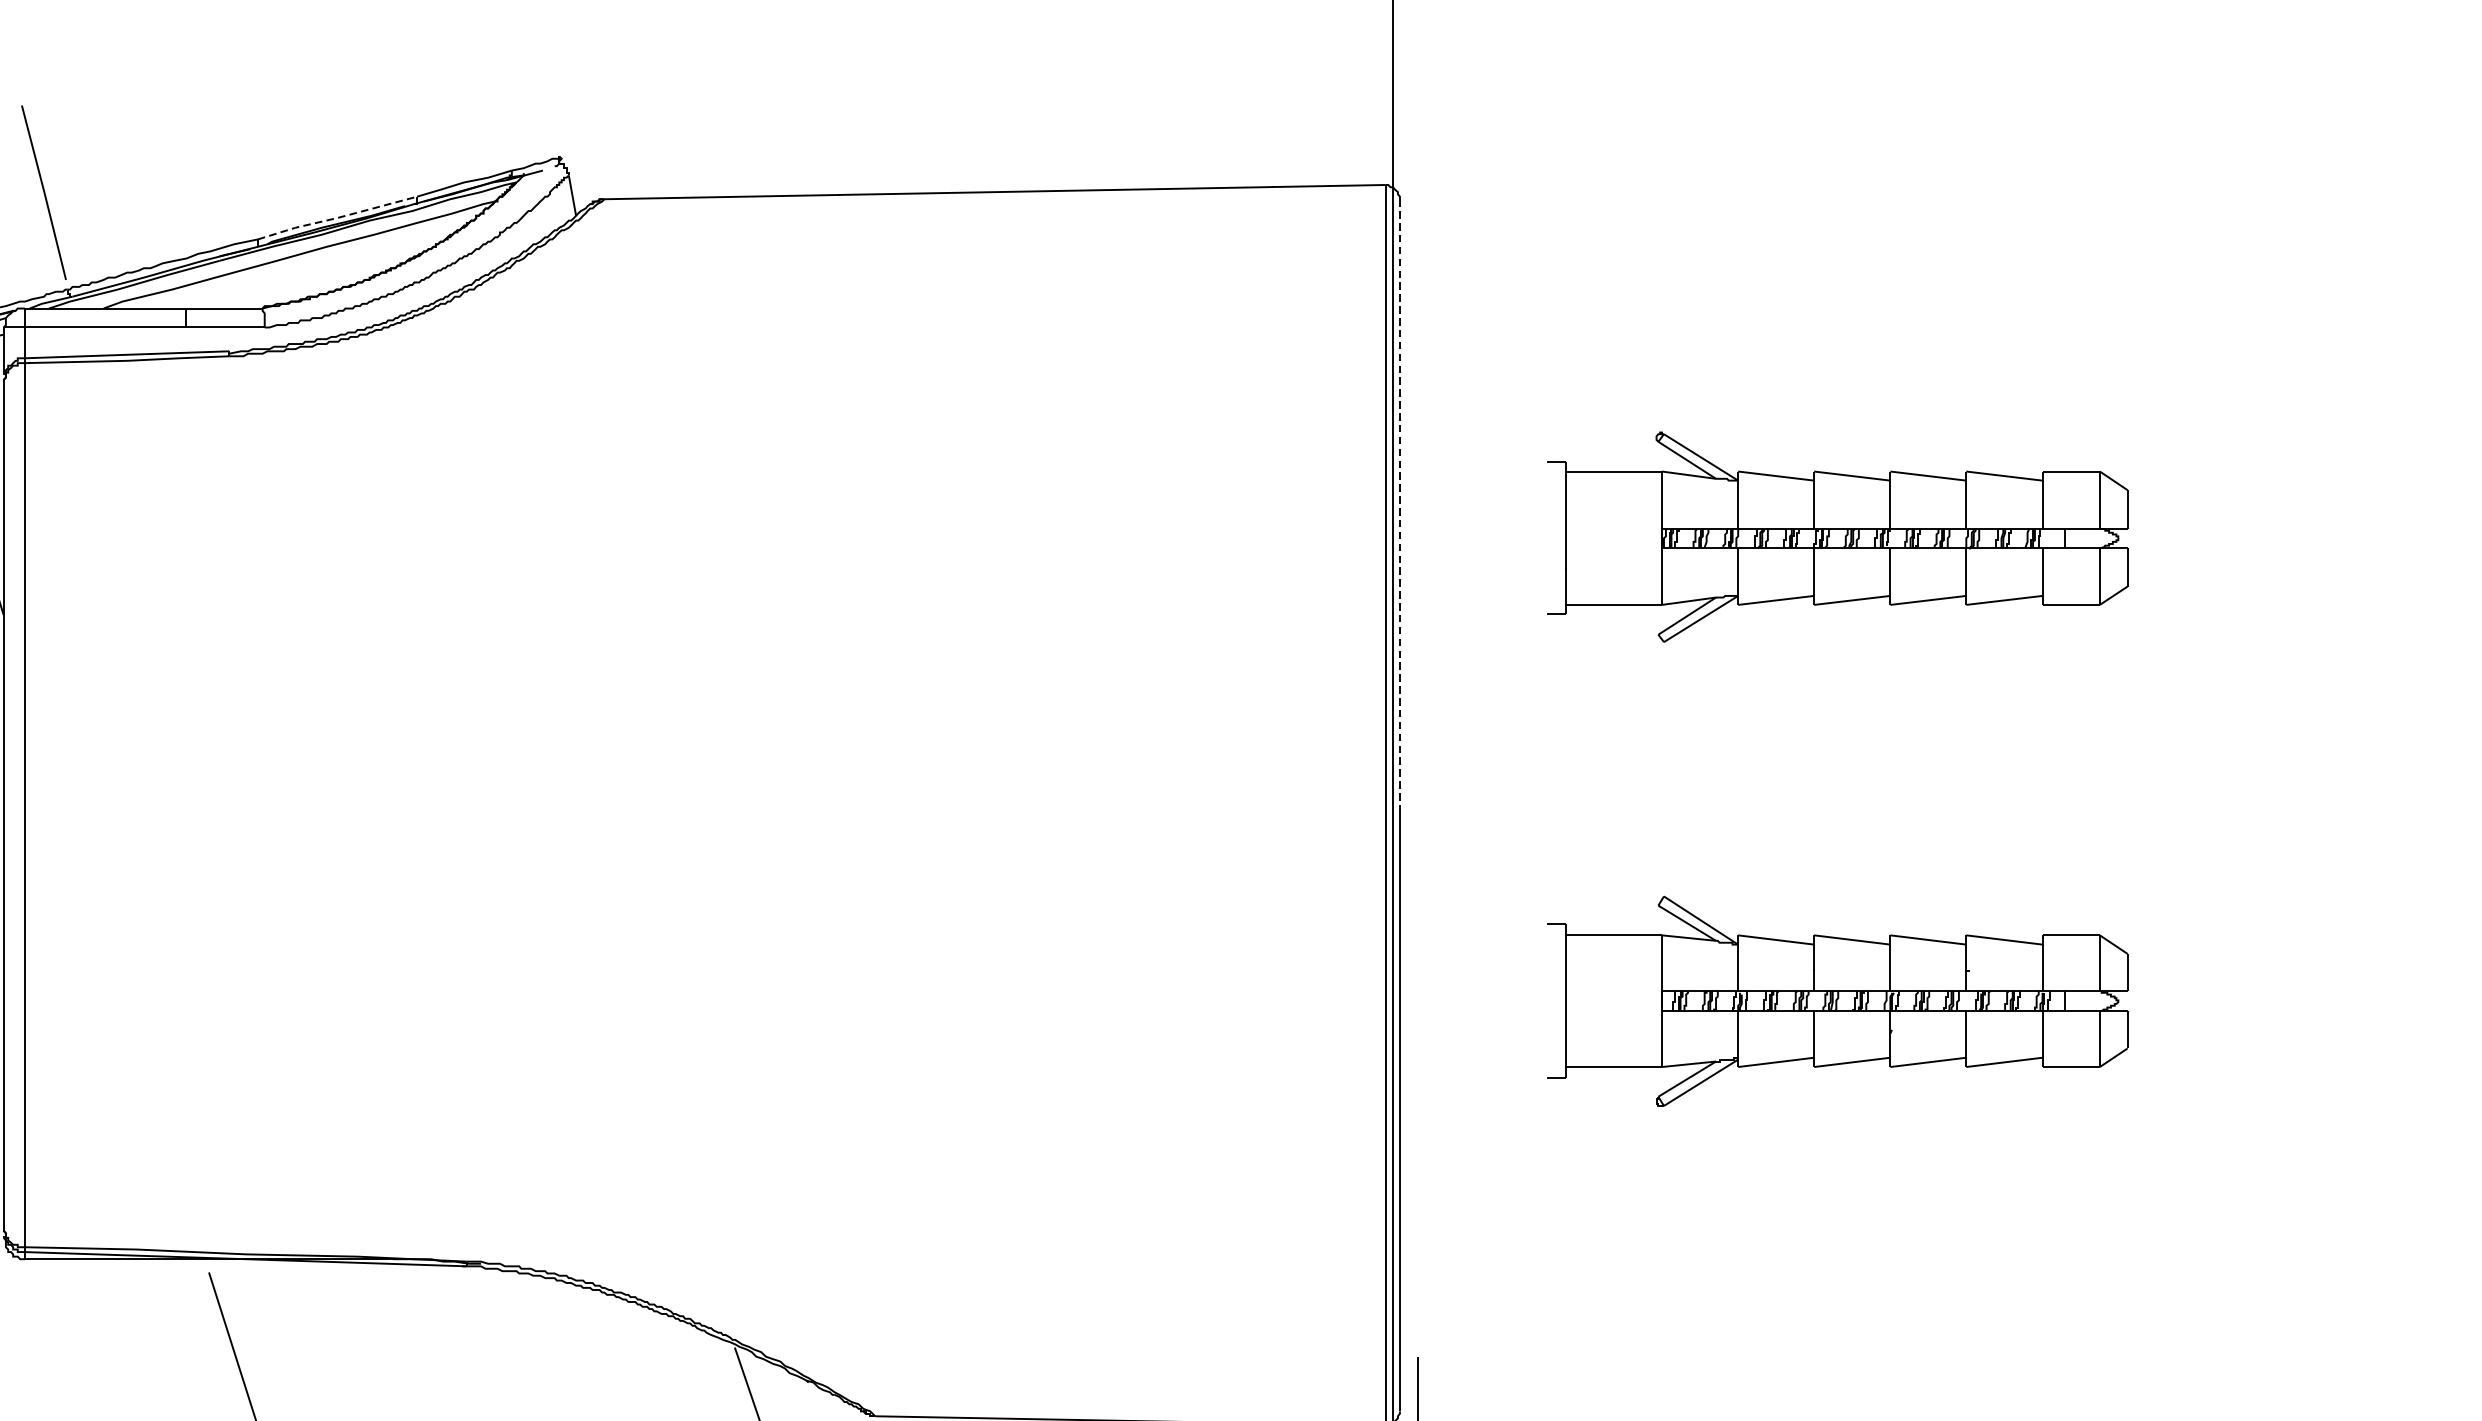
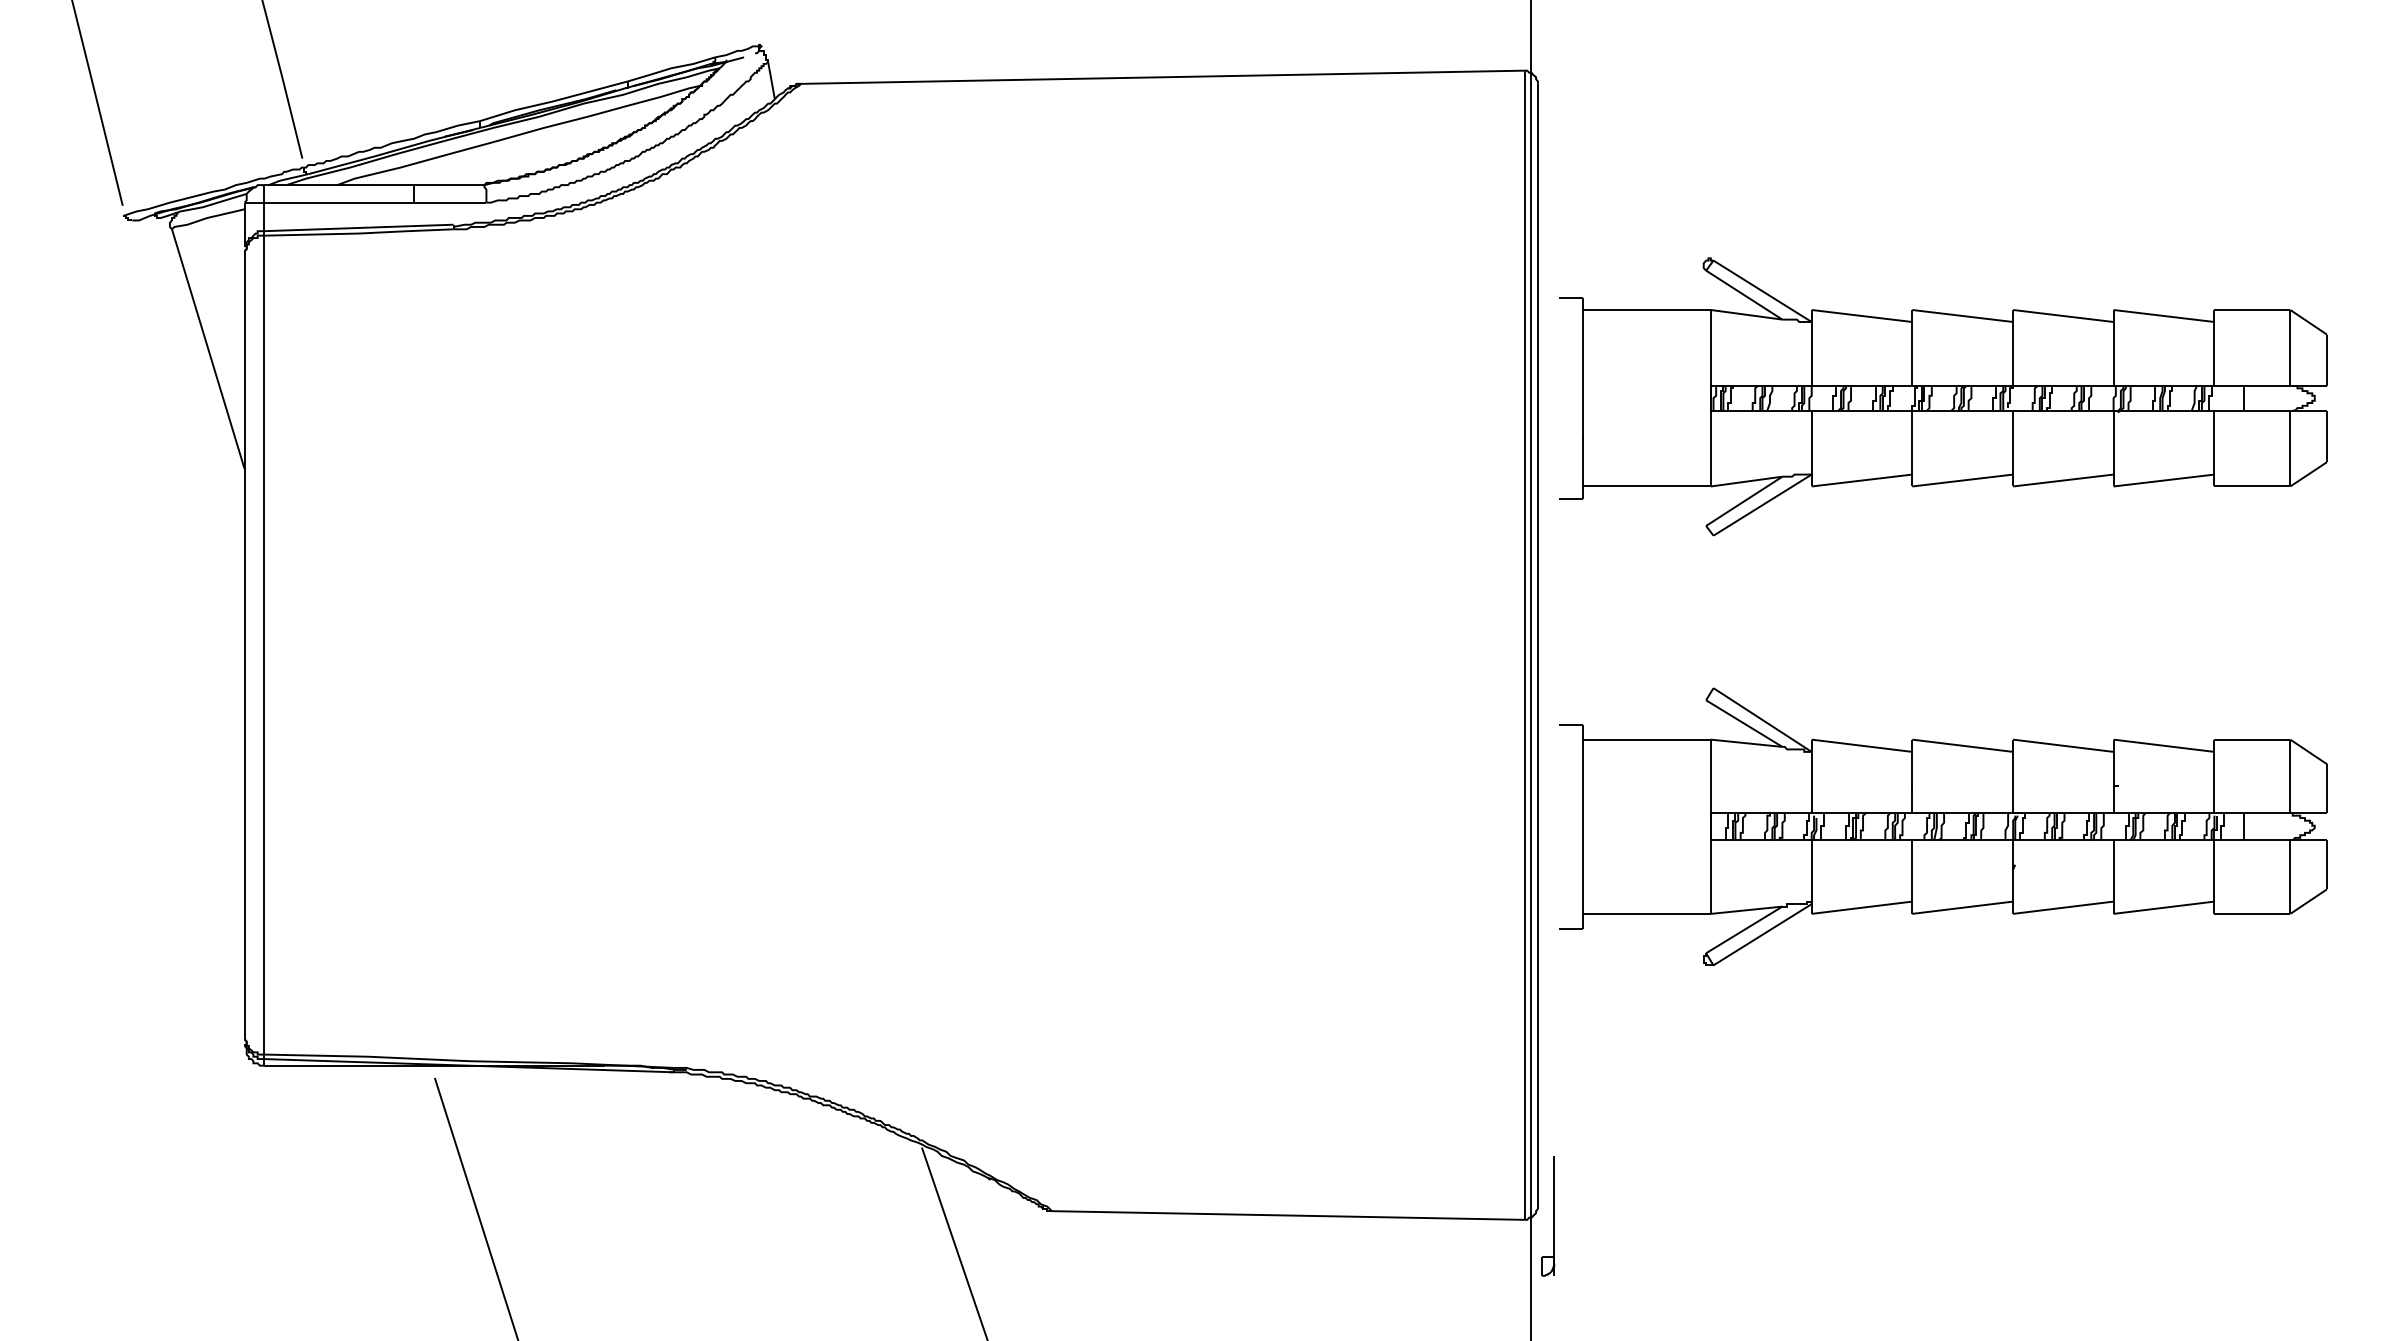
line: (336, 218) -> (552, 101), dashed -> solid
line: (1399, 502) -> (1537, 364), dashed -> solid
part: (1837, 536) -> (1943, 396), size x1.43
part: (1837, 1000) -> (1943, 826), size x1.43

